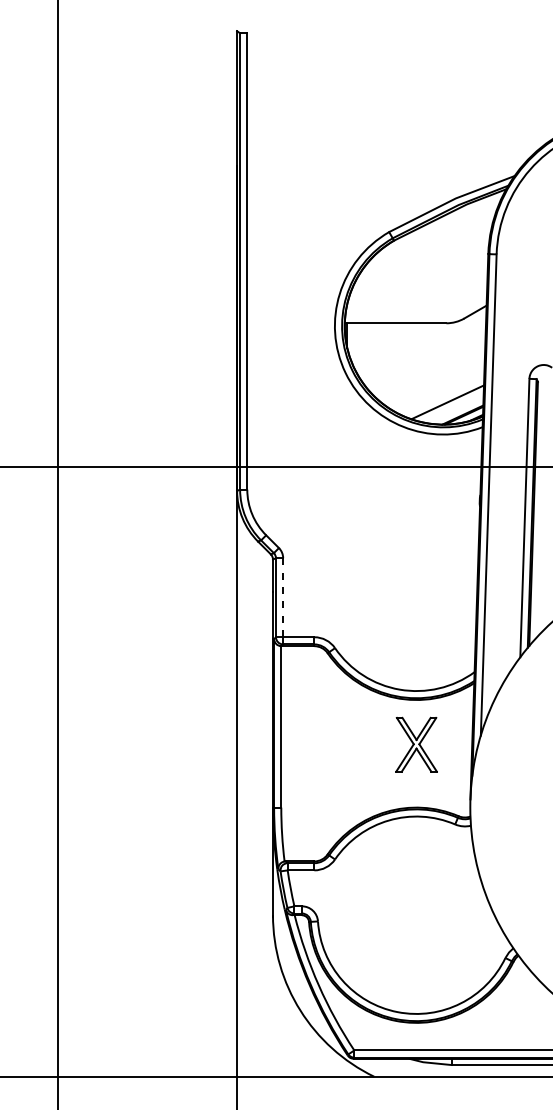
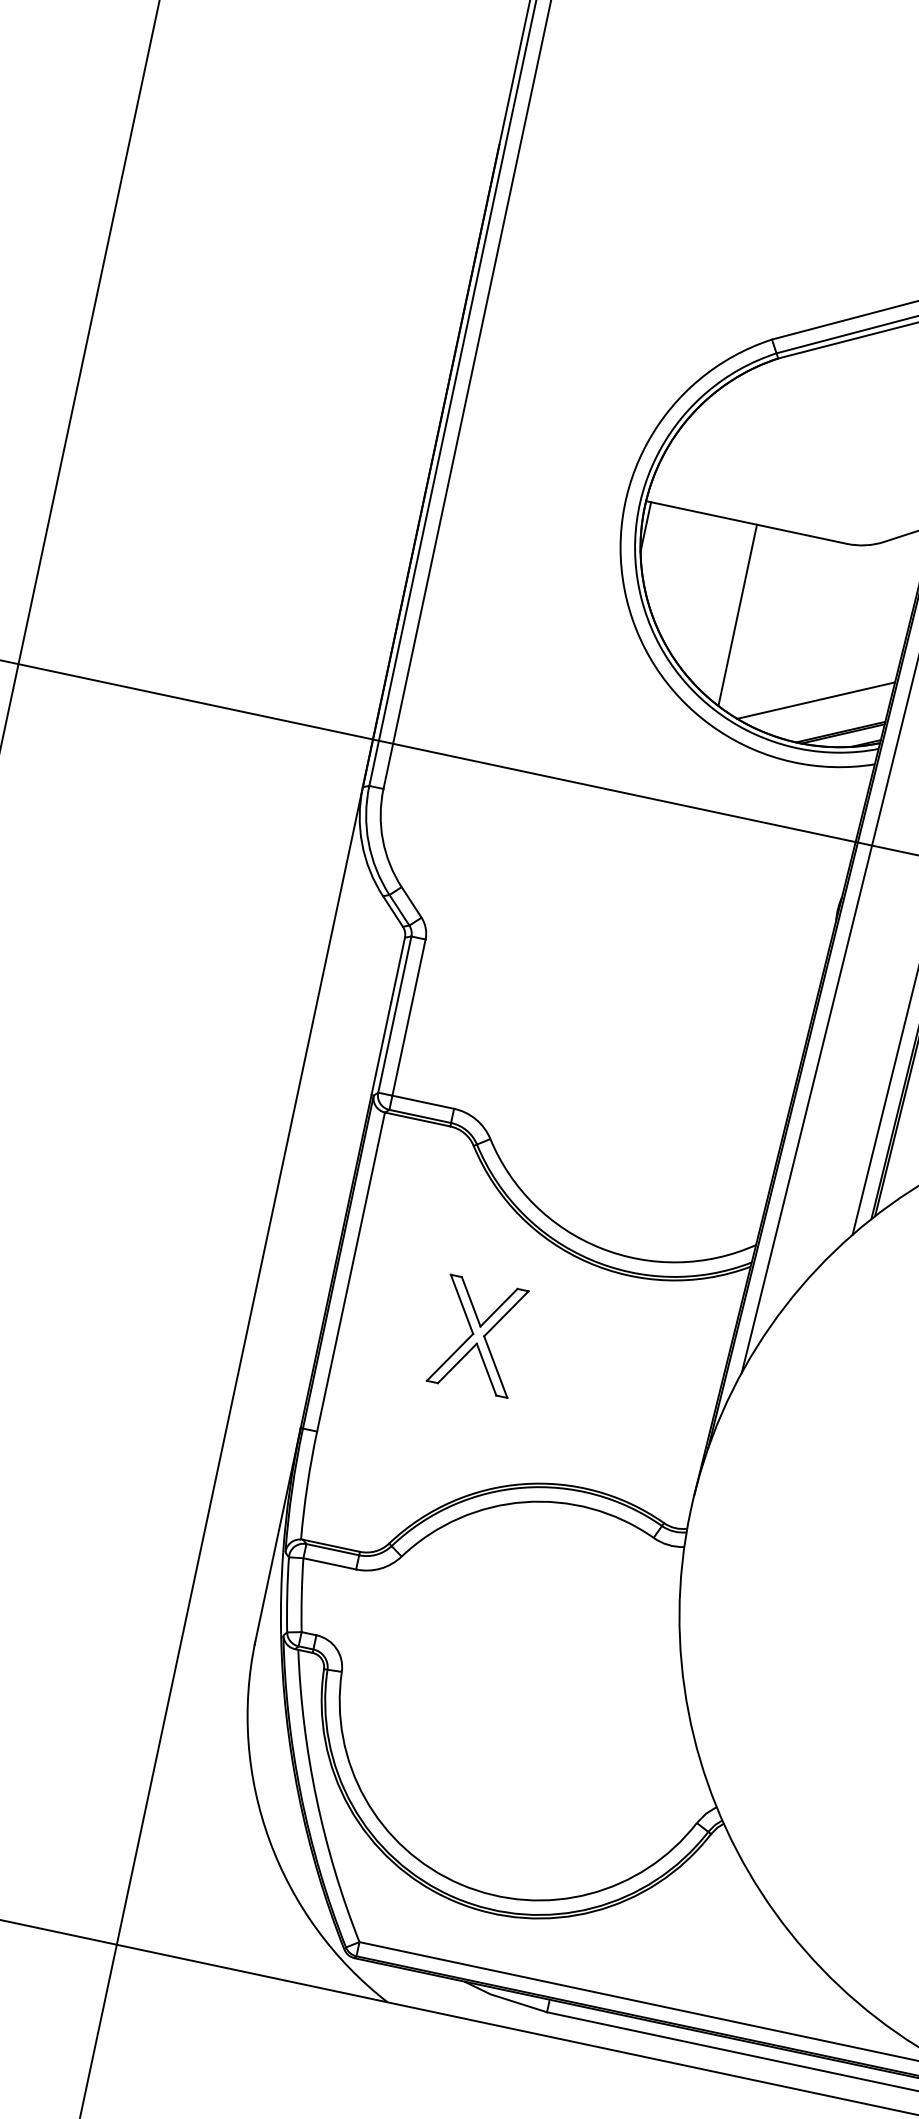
line: (400, 369) -> (736, 615), added
line: (283, 597) -> (409, 1017), dashed -> solid
part: (416, 744) -> (478, 1335), moved

